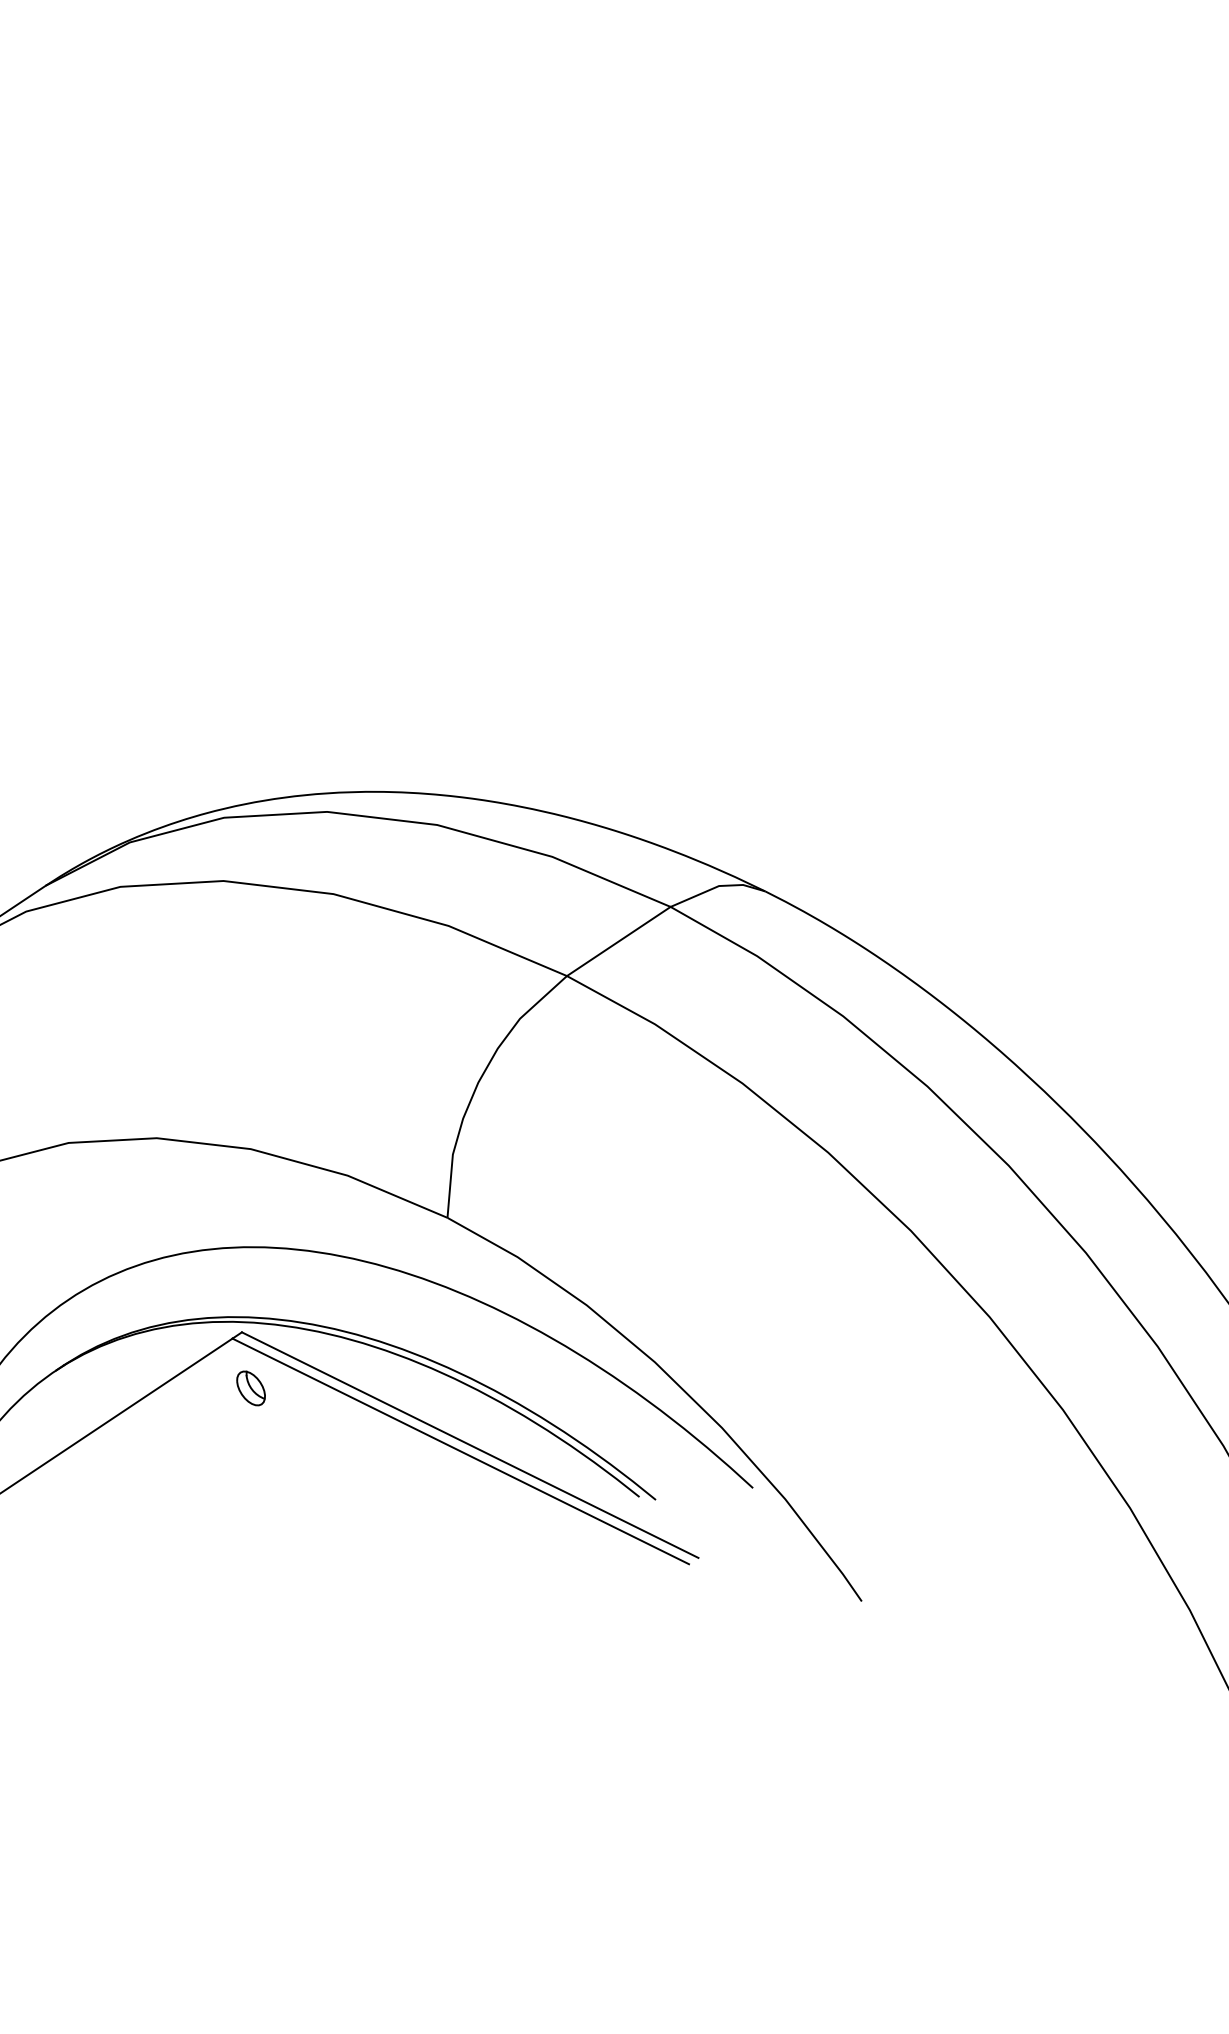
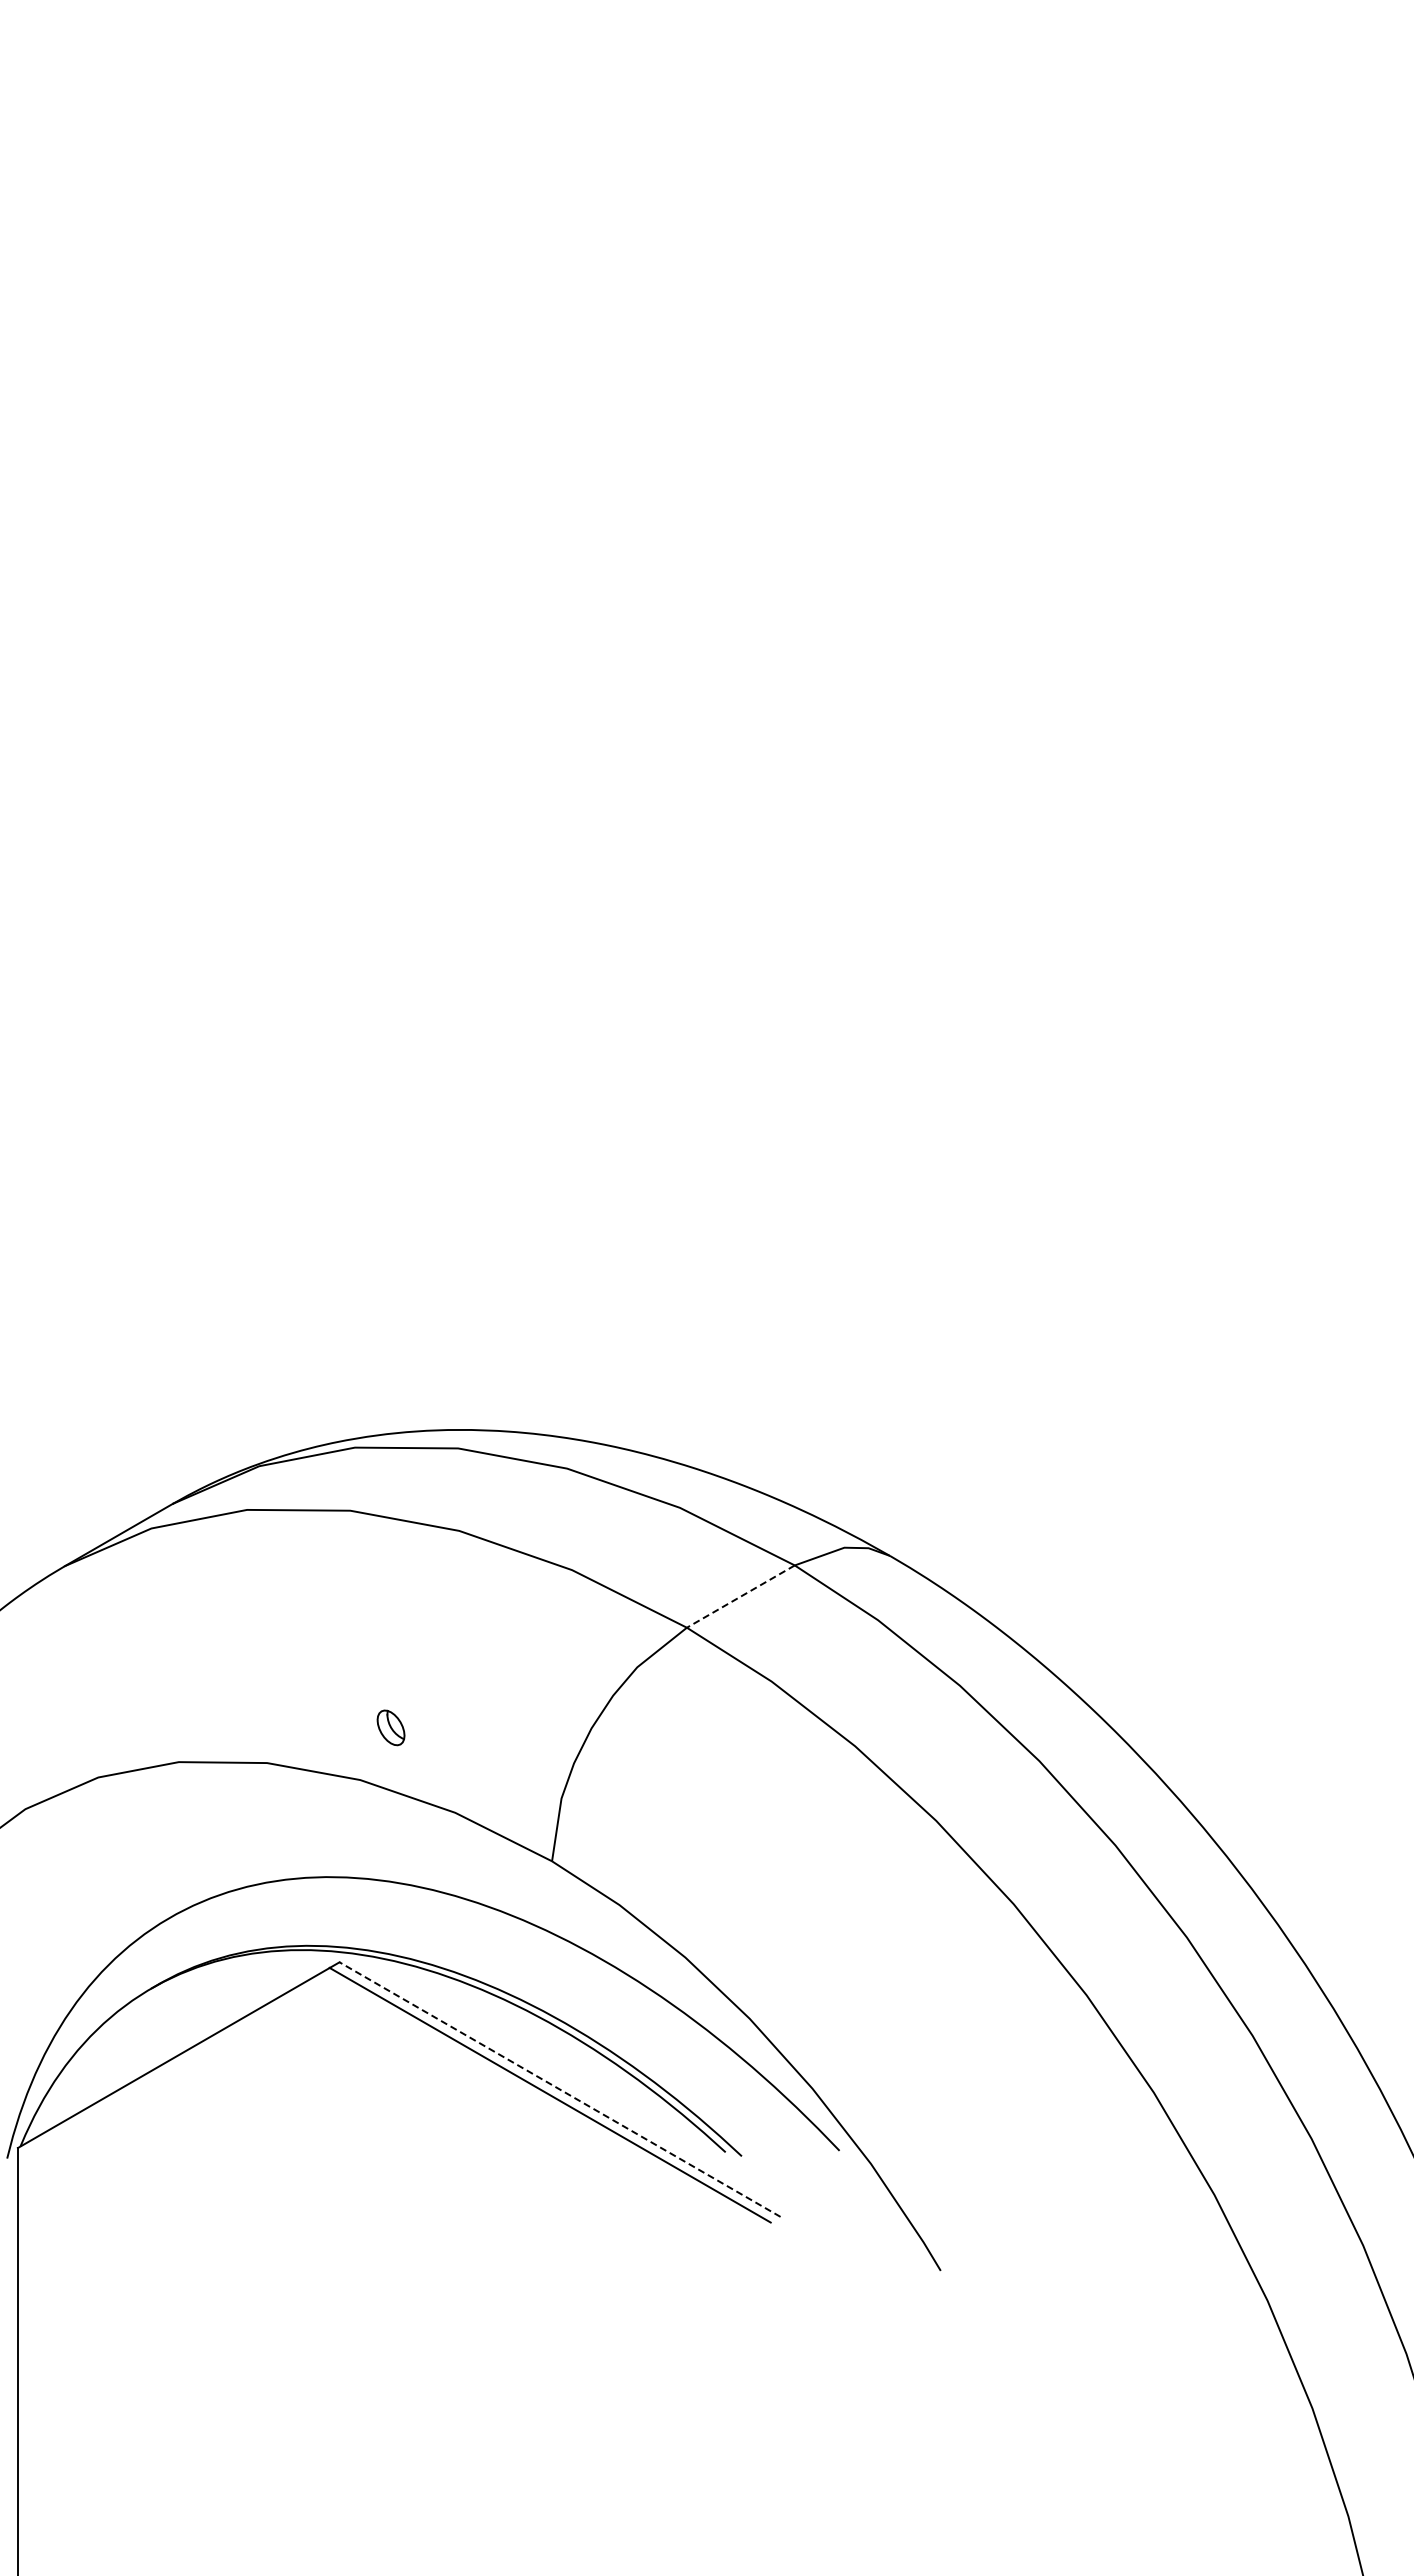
line: (618, 941) -> (740, 1596), solid -> dashed
part: (250, 1388) -> (390, 1727), moved
line: (470, 1445) -> (560, 2089), solid -> dashed

